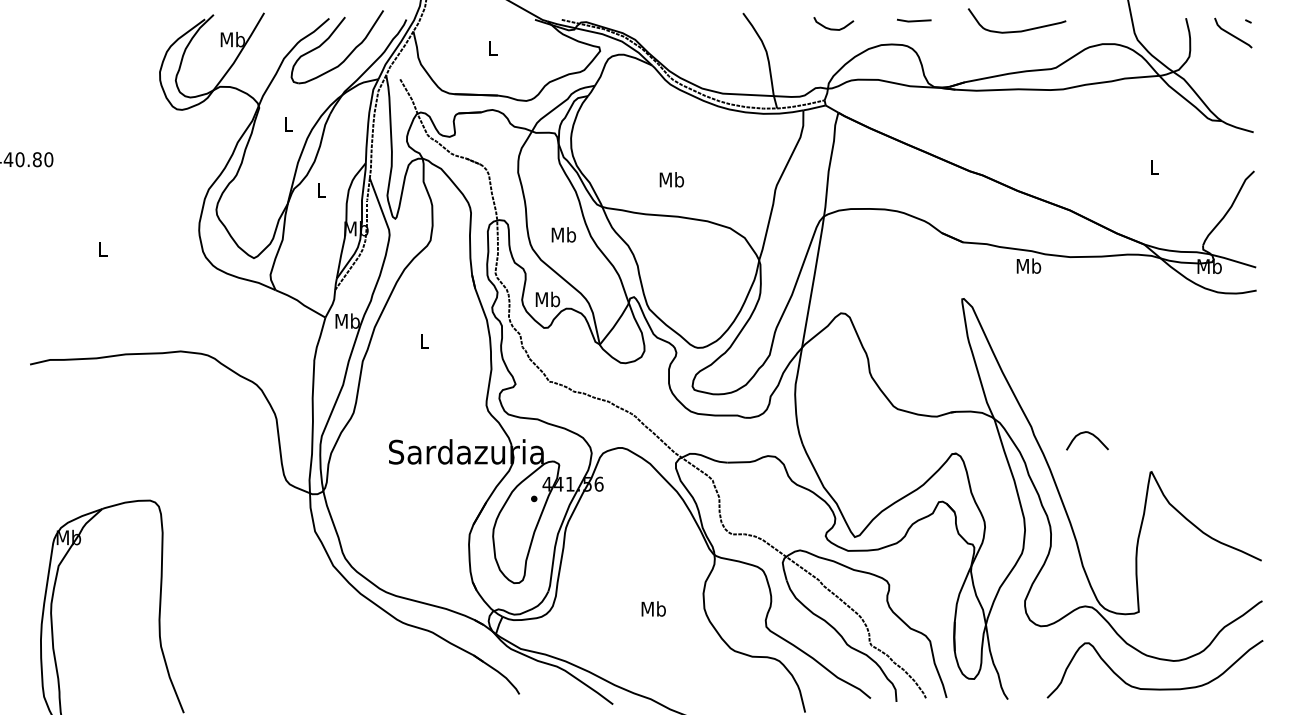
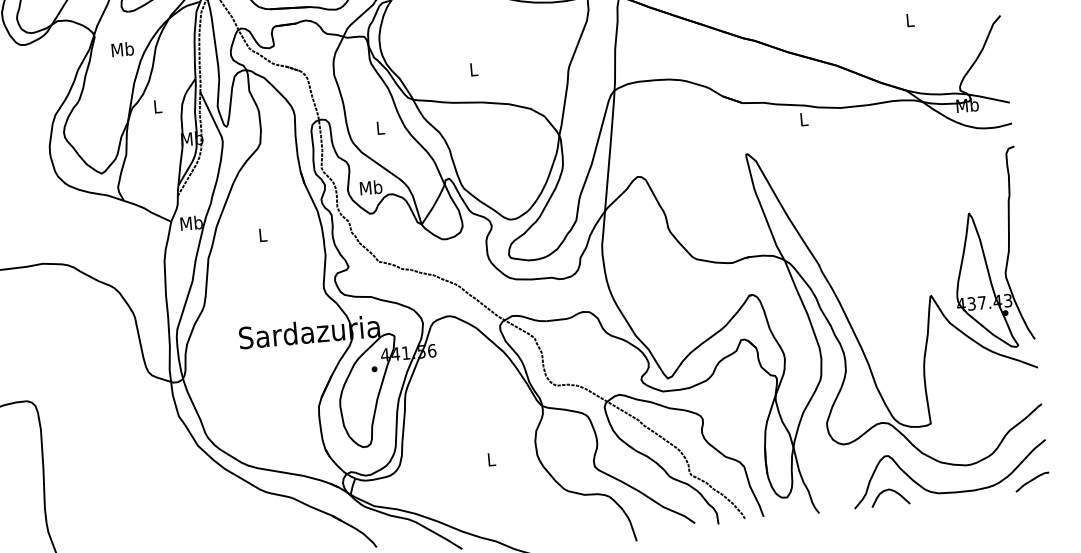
text: (288, 123) -> (122, 48), L -> Mb
text: (671, 179) -> (473, 69), Mb -> L
text: (563, 234) -> (380, 127), Mb -> L
text: (1028, 265) -> (803, 118), Mb -> L
part: (1219, 425) -> (989, 248), added
curve: (1090, 434) -> (892, 491), moved
text: (653, 608) -> (491, 459), Mb -> L
line: (1244, 684) -> (1032, 481), added

